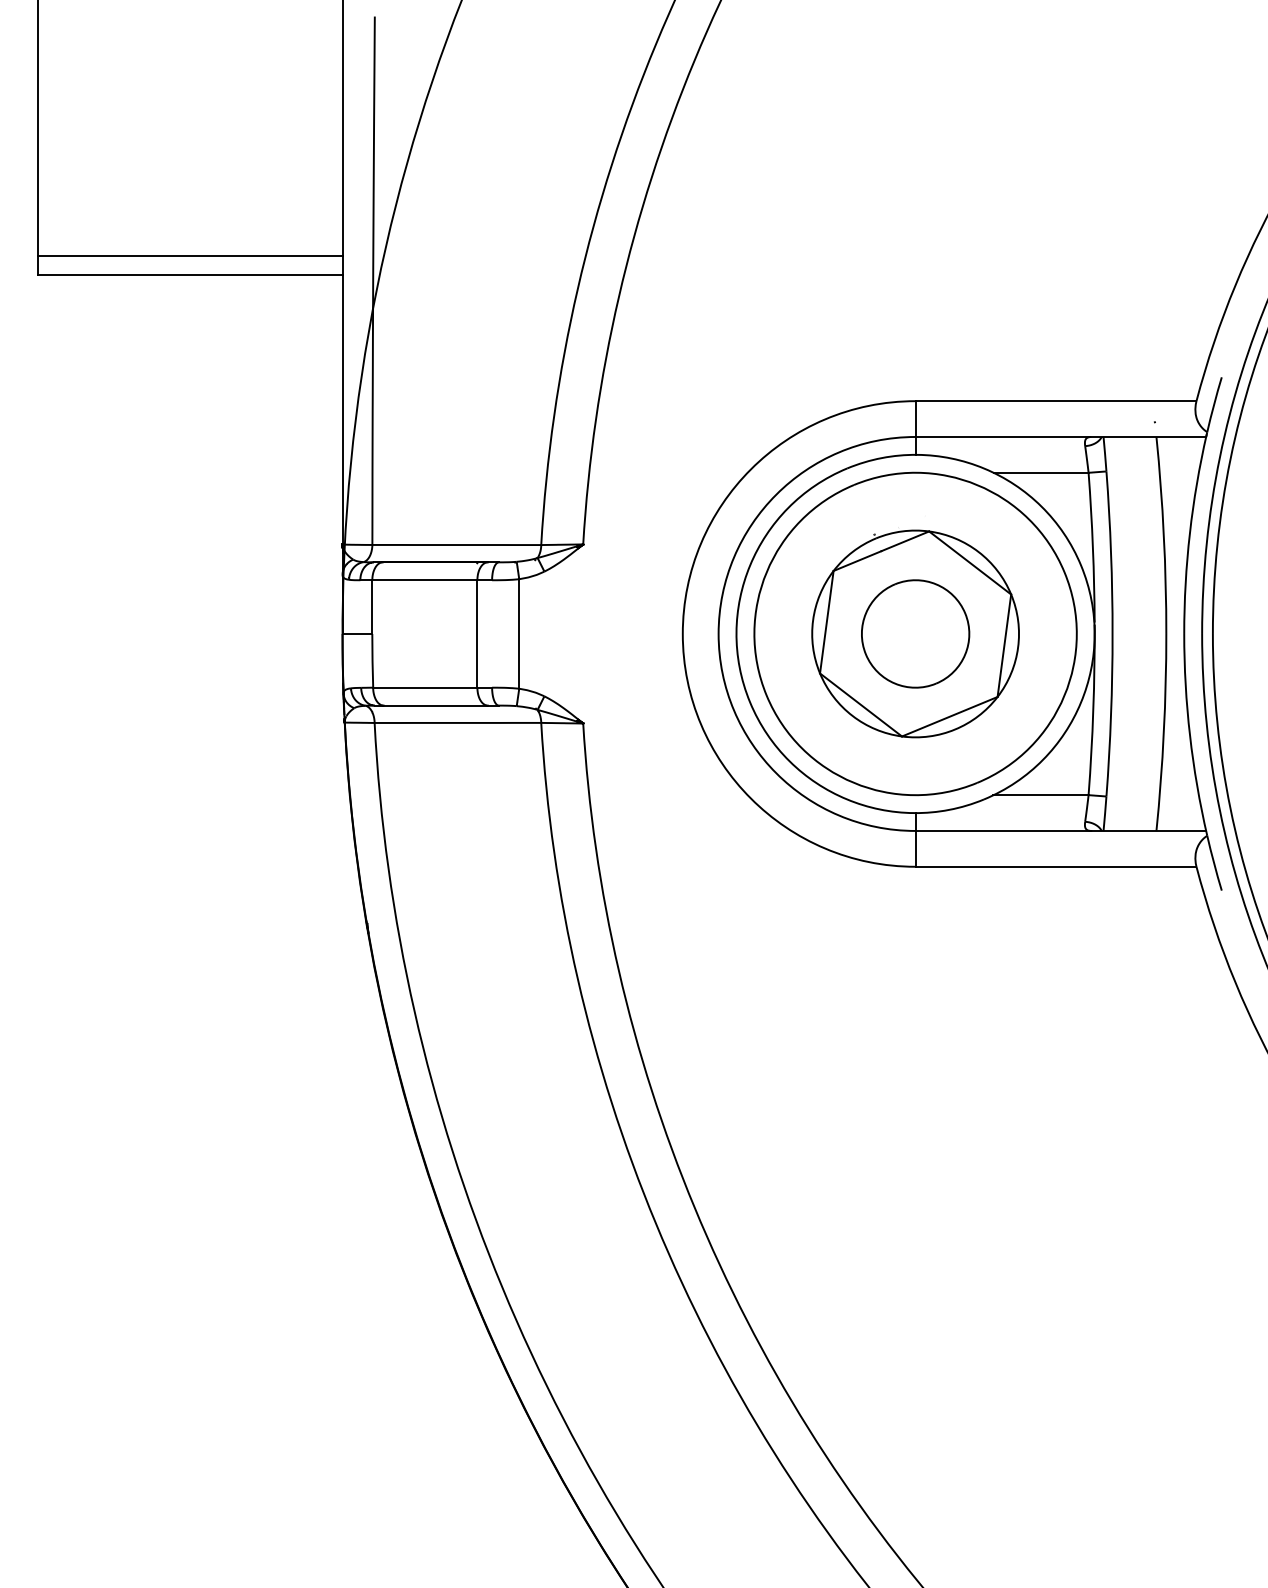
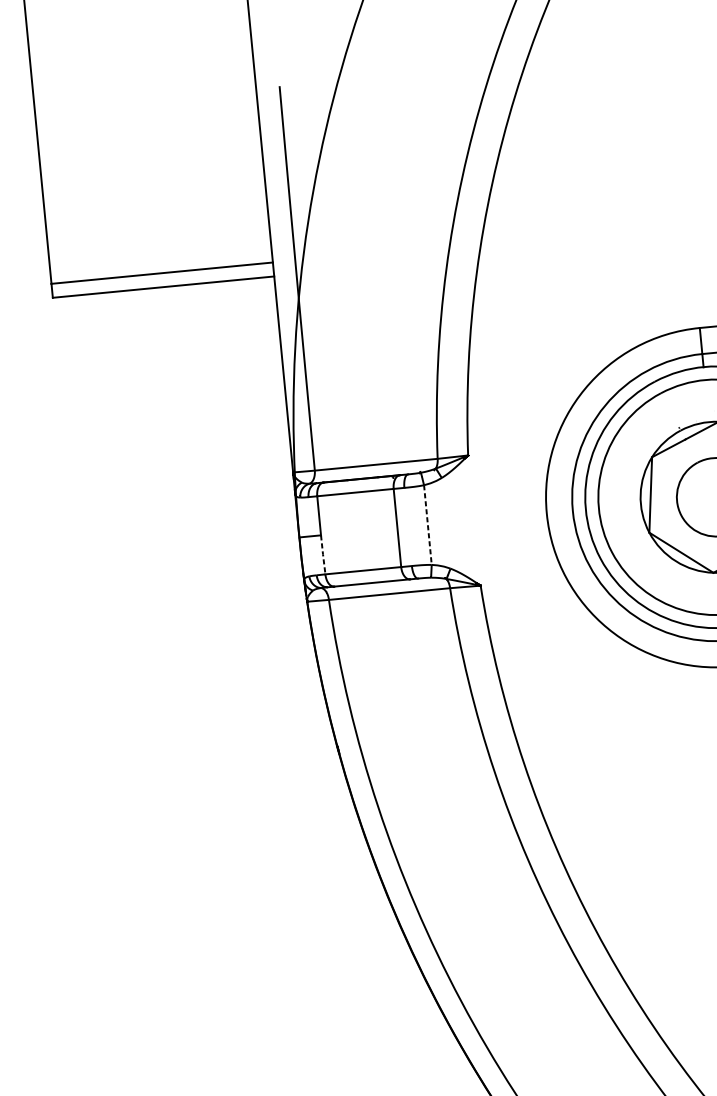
line: (519, 633) -> (428, 524), solid -> dashed
line: (372, 661) -> (323, 555), solid -> dashed

